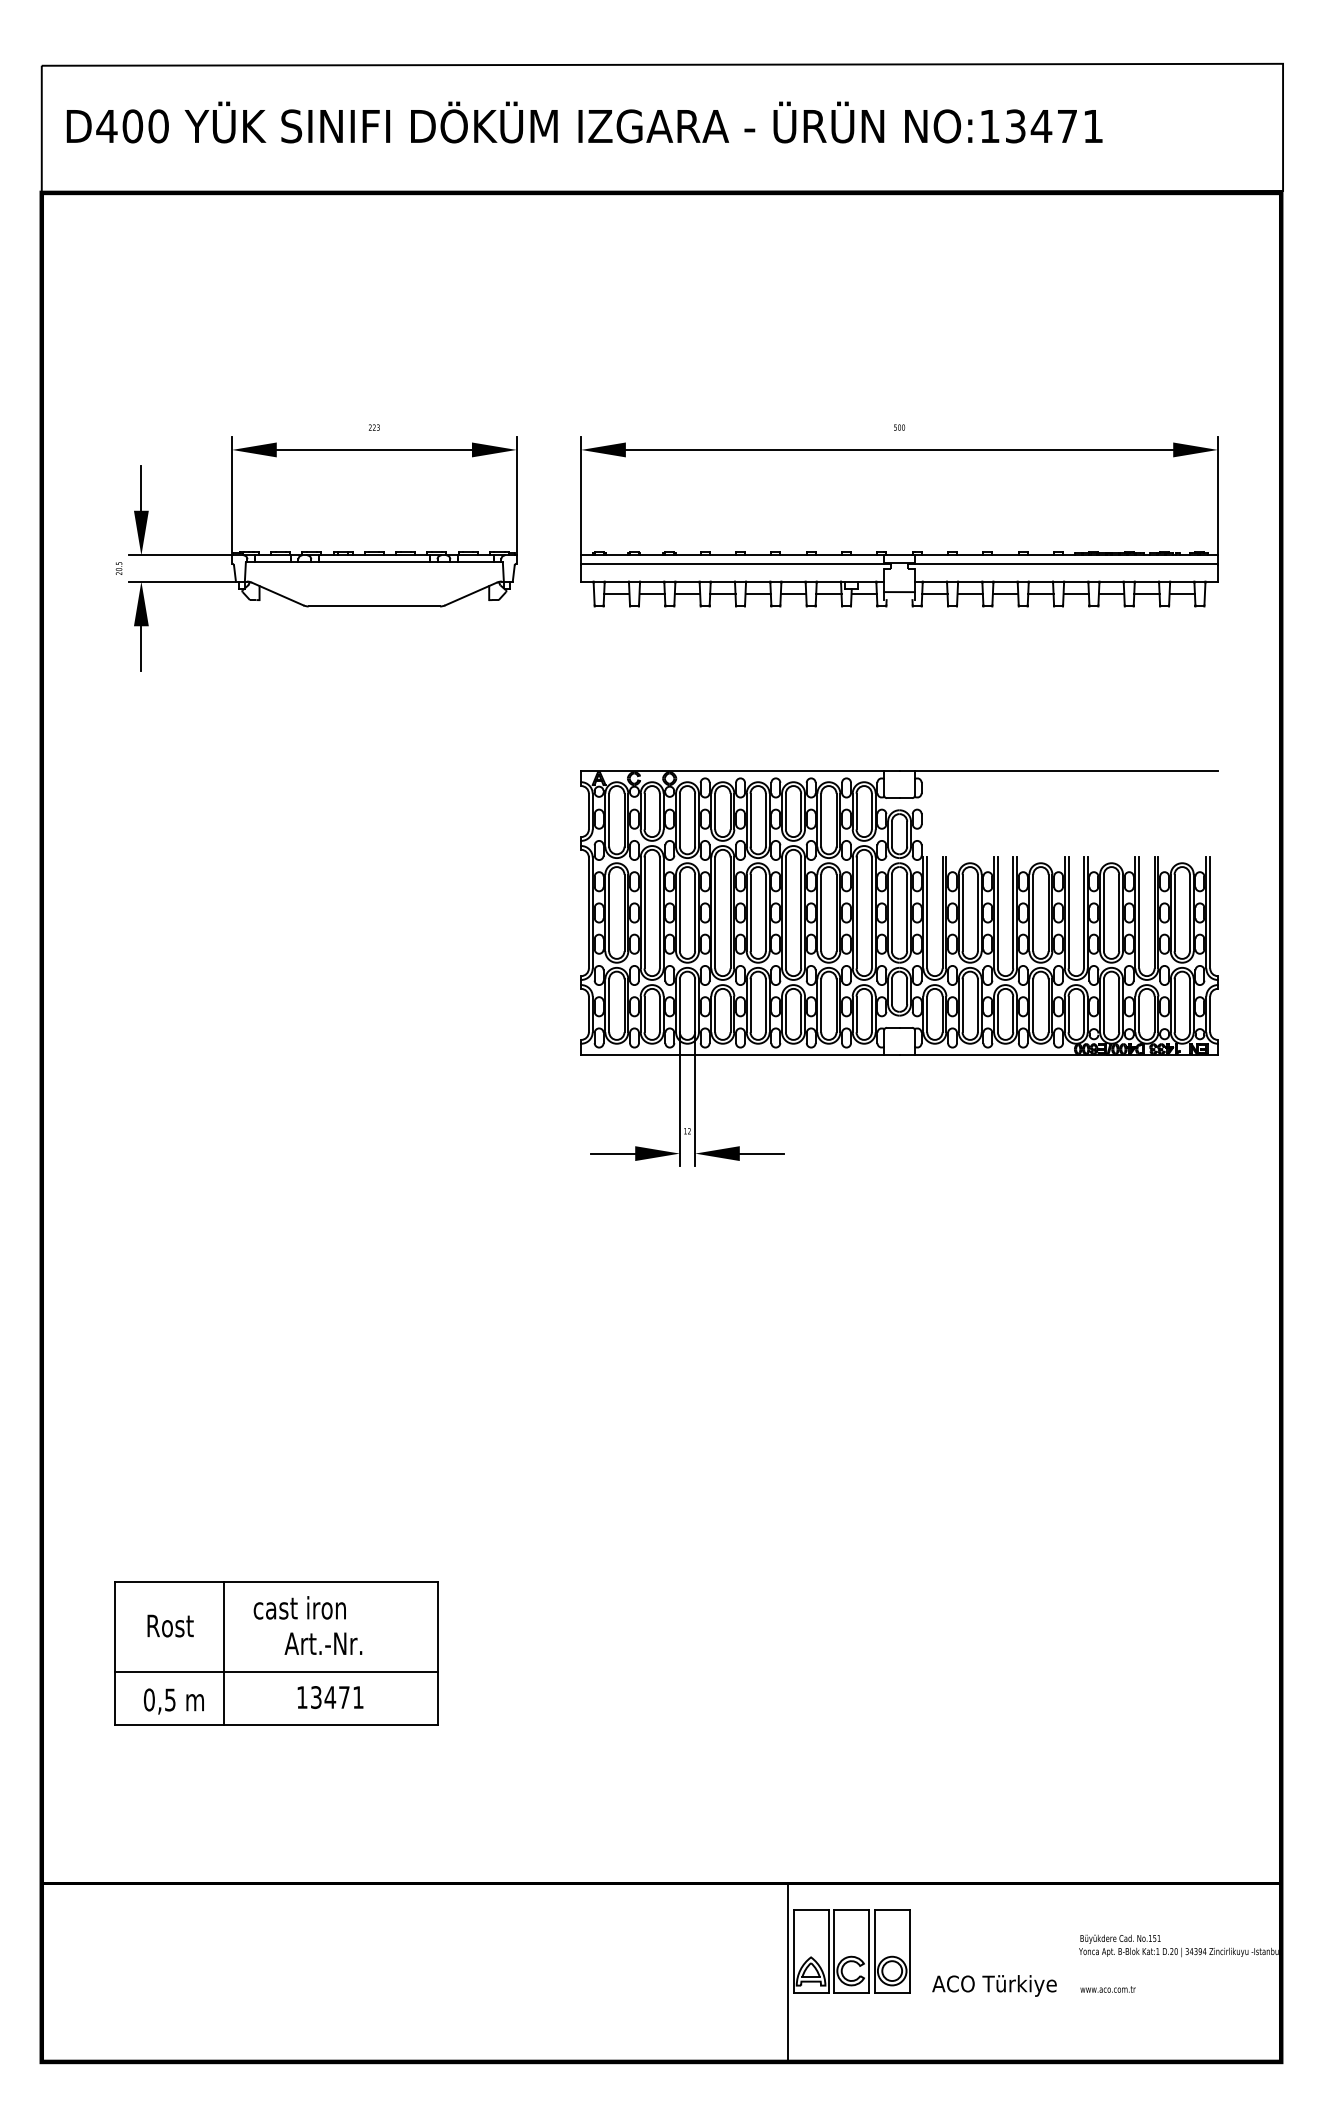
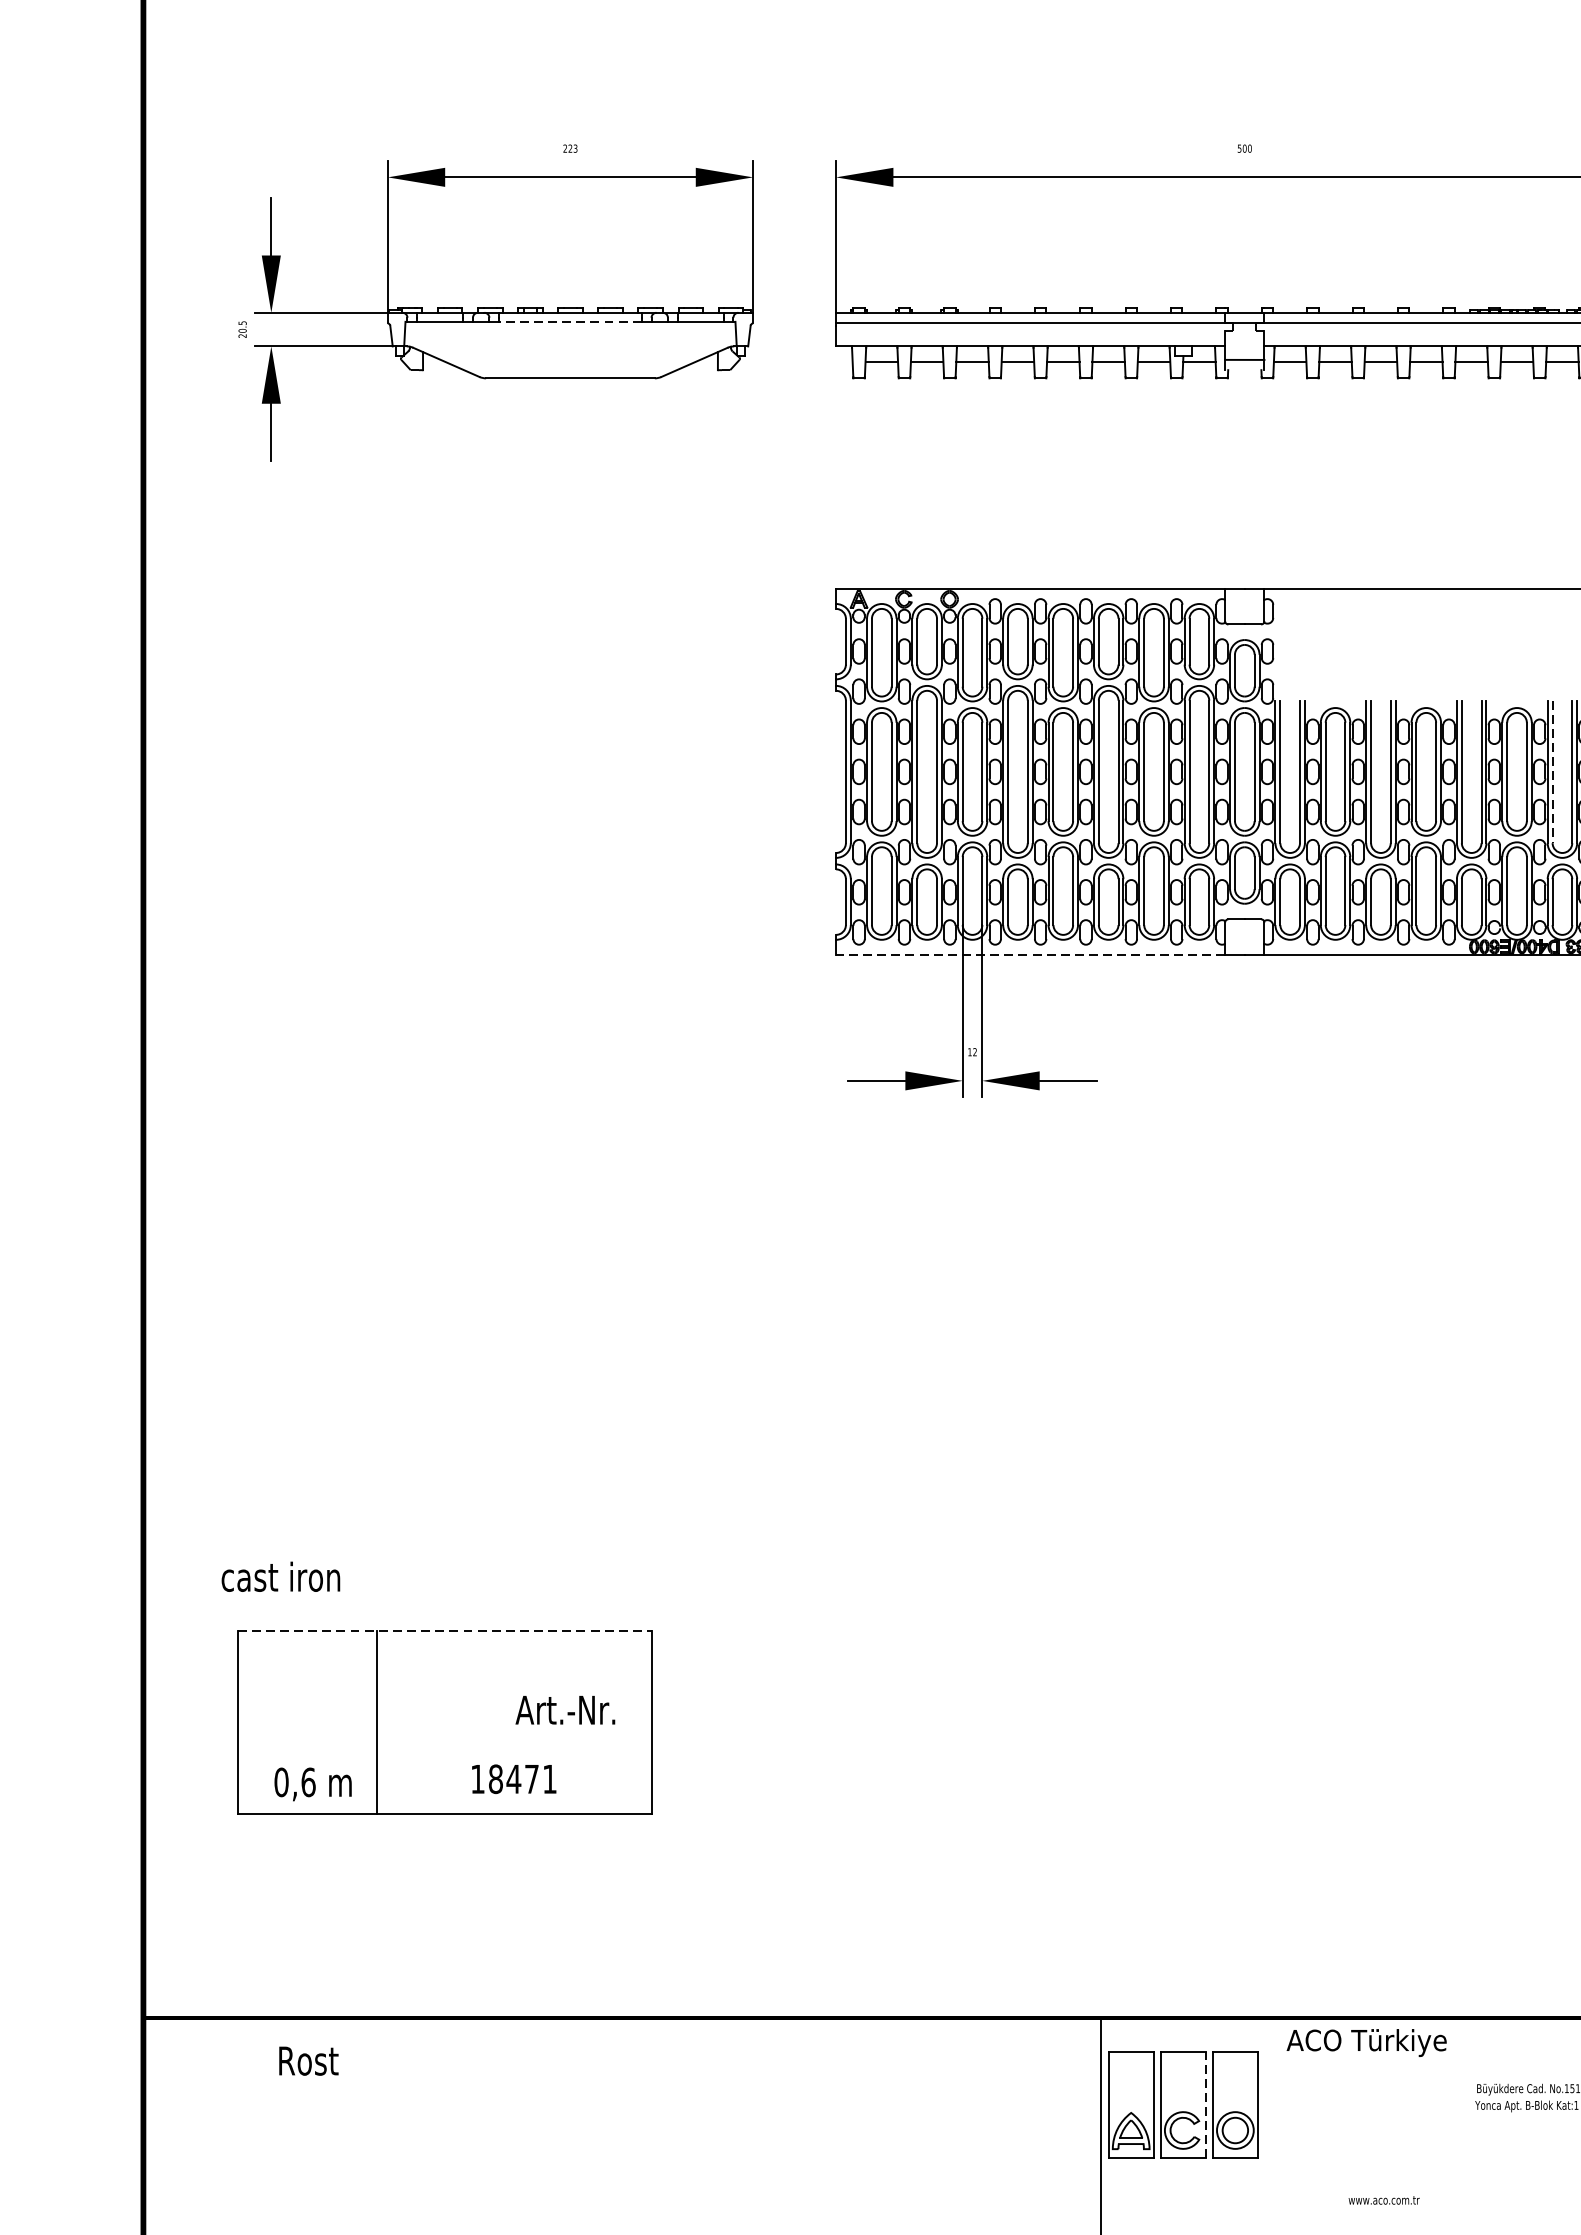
line: (373, 562) -> (569, 321), solid -> dashed
line: (1139, 913) -> (1552, 772), solid -> dashed
line: (732, 1055) -> (1030, 954), solid -> dashed
line: (276, 1582) -> (444, 1631), solid -> dashed
text: (299, 1607) -> (280, 1576), moved
text: (170, 1625) -> (308, 2060), moved
text: (323, 1643) -> (565, 1709), moved
line: (276, 1672) -> (444, 1747), removed
text: (315, 1697) -> (494, 1779), 13471 -> 18471
text: (170, 1699) -> (308, 1781), 0,5 -> 0,6
line: (869, 1951) -> (1206, 2105), solid -> dashed
text: (994, 1985) -> (1366, 2042), moved
text: (1107, 1989) -> (1383, 2200), moved

